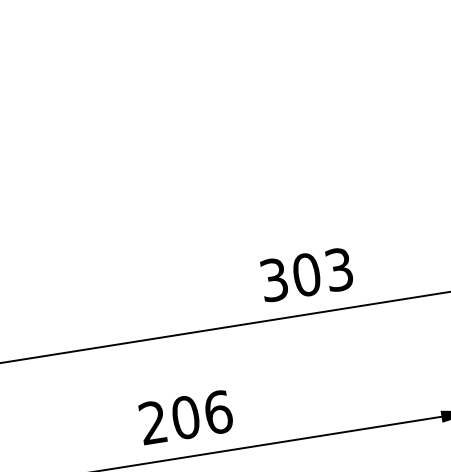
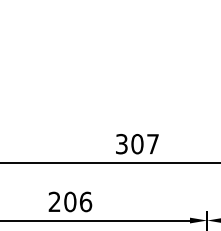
text: (337, 268) -> (152, 143), 303 -> 307

